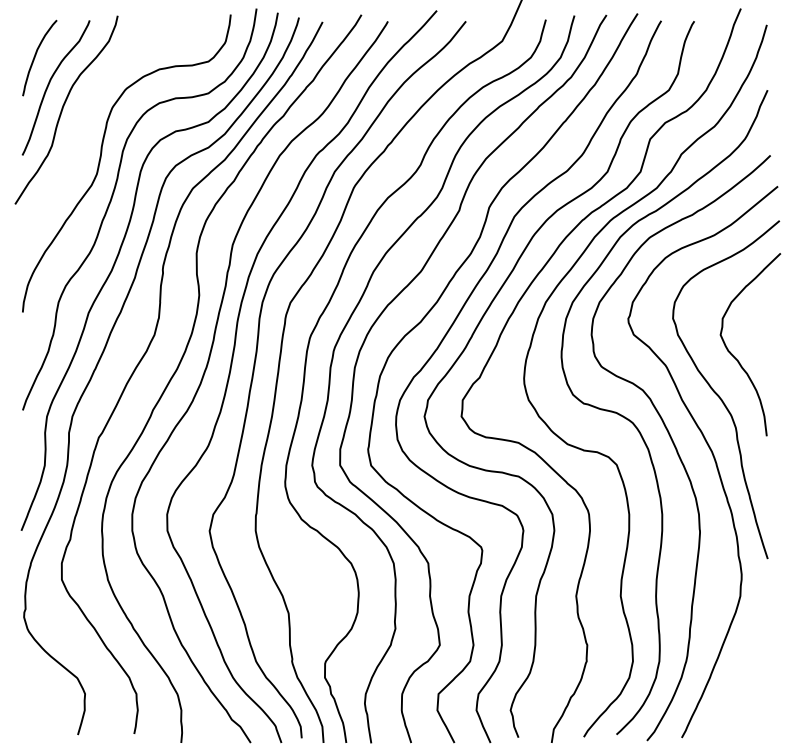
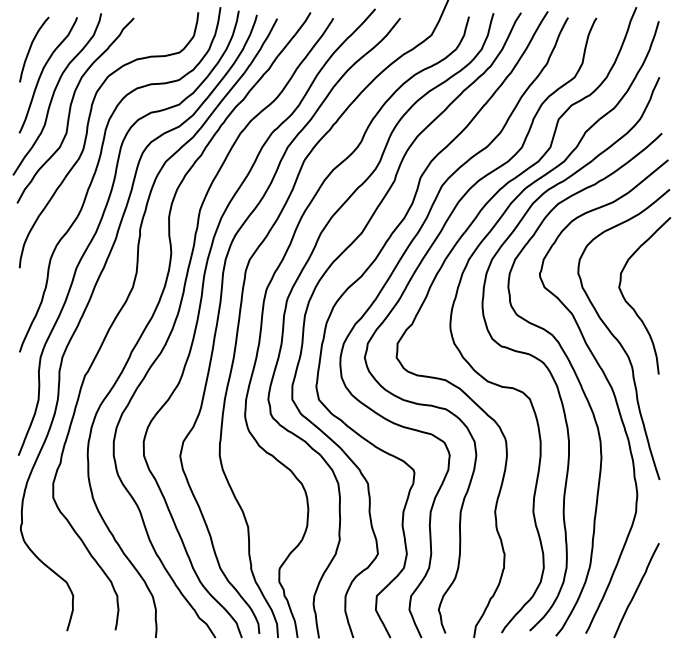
curve: (82, 128) -> (70, 110), added
line: (740, 687) -> (636, 590), added

